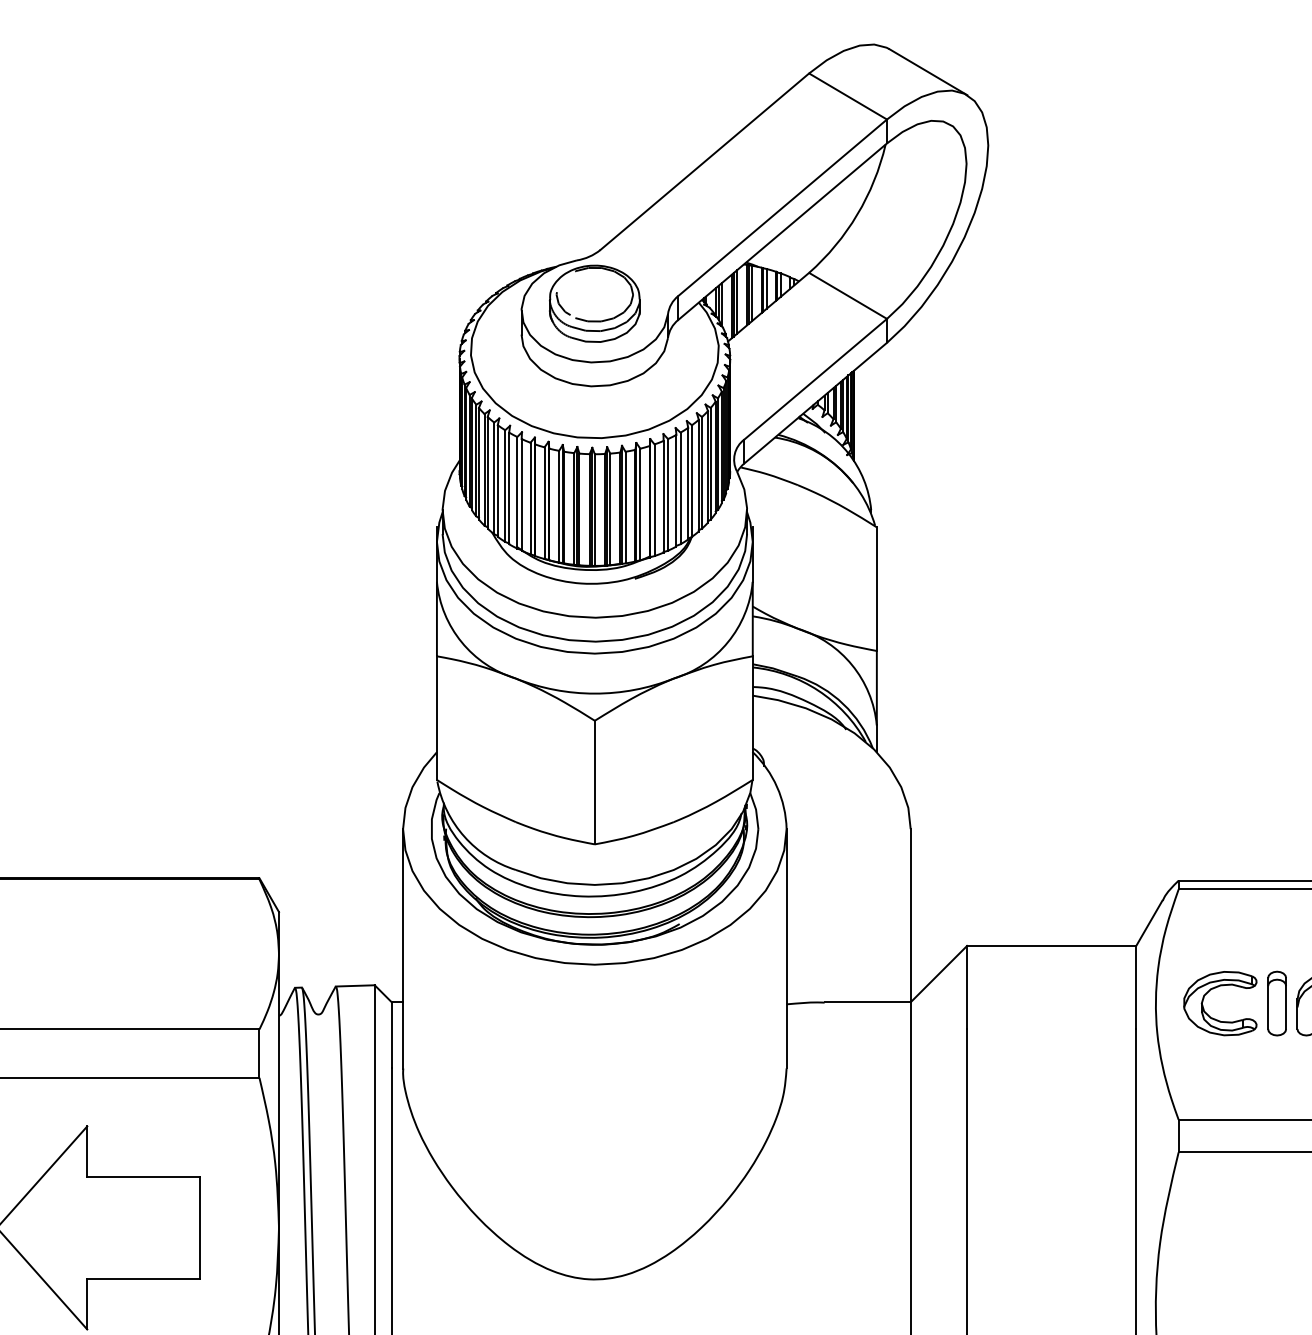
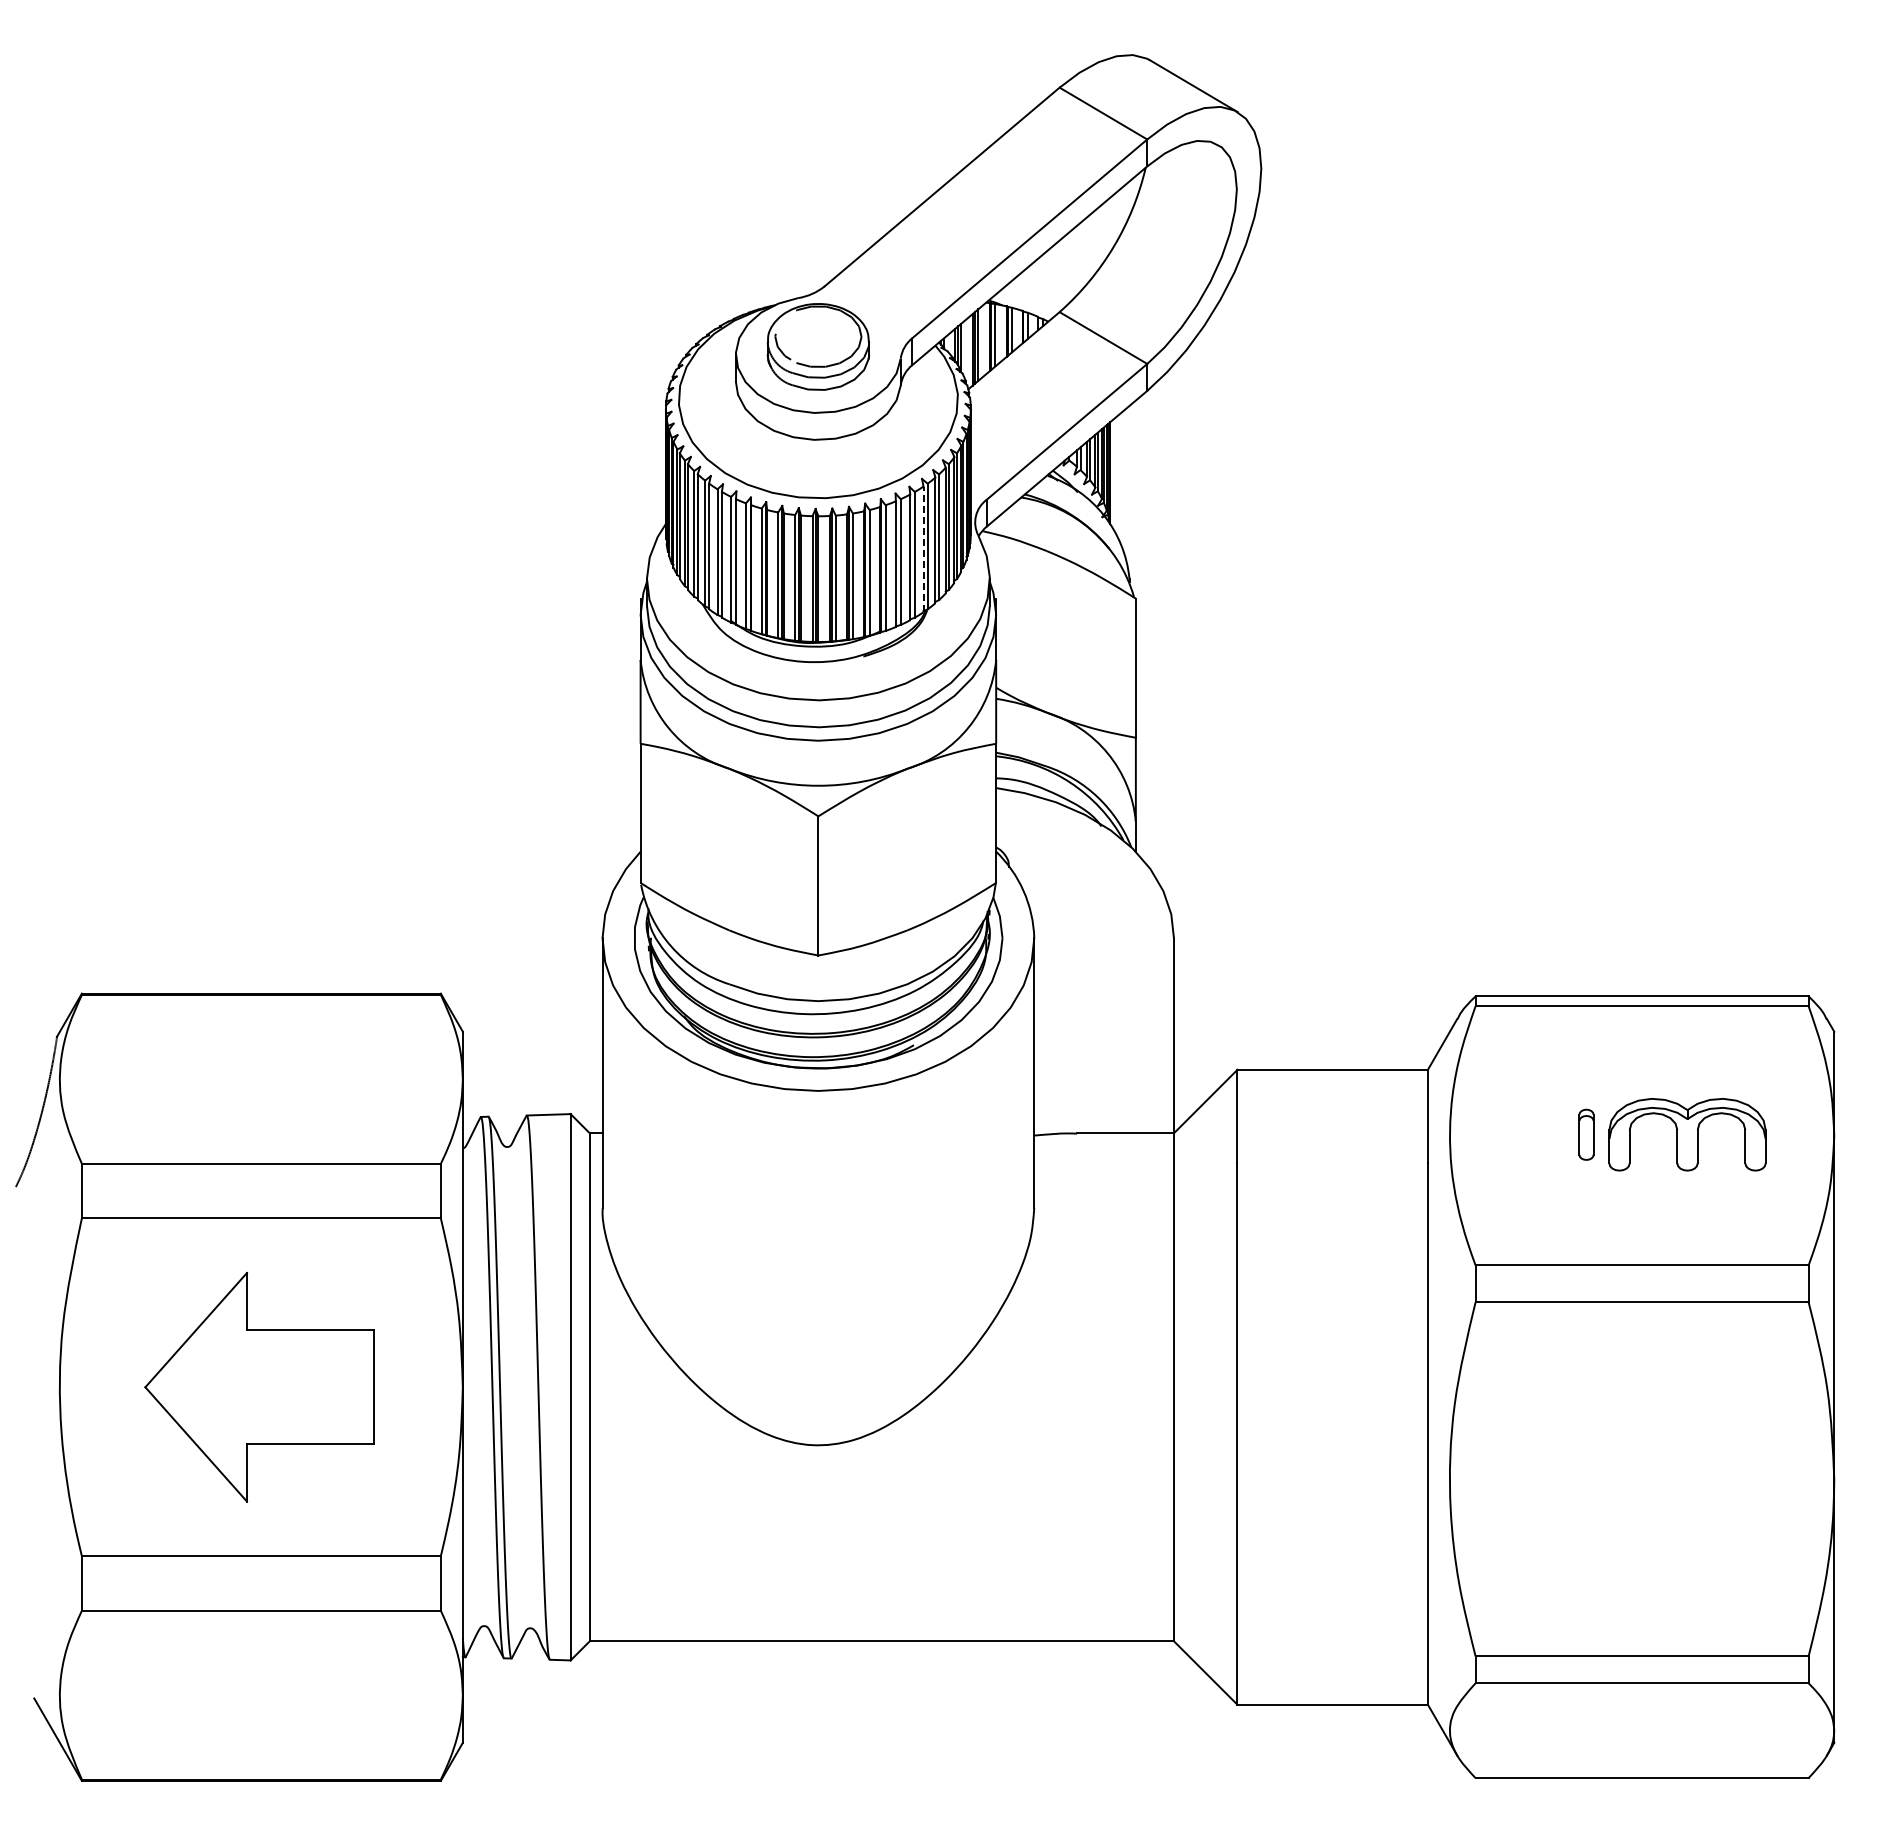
line: (688, 483) -> (923, 549), solid -> dashed
part: (1214, 989) -> (1515, 1118), removed
part: (1277, 1003) -> (1586, 1134), size x0.7

